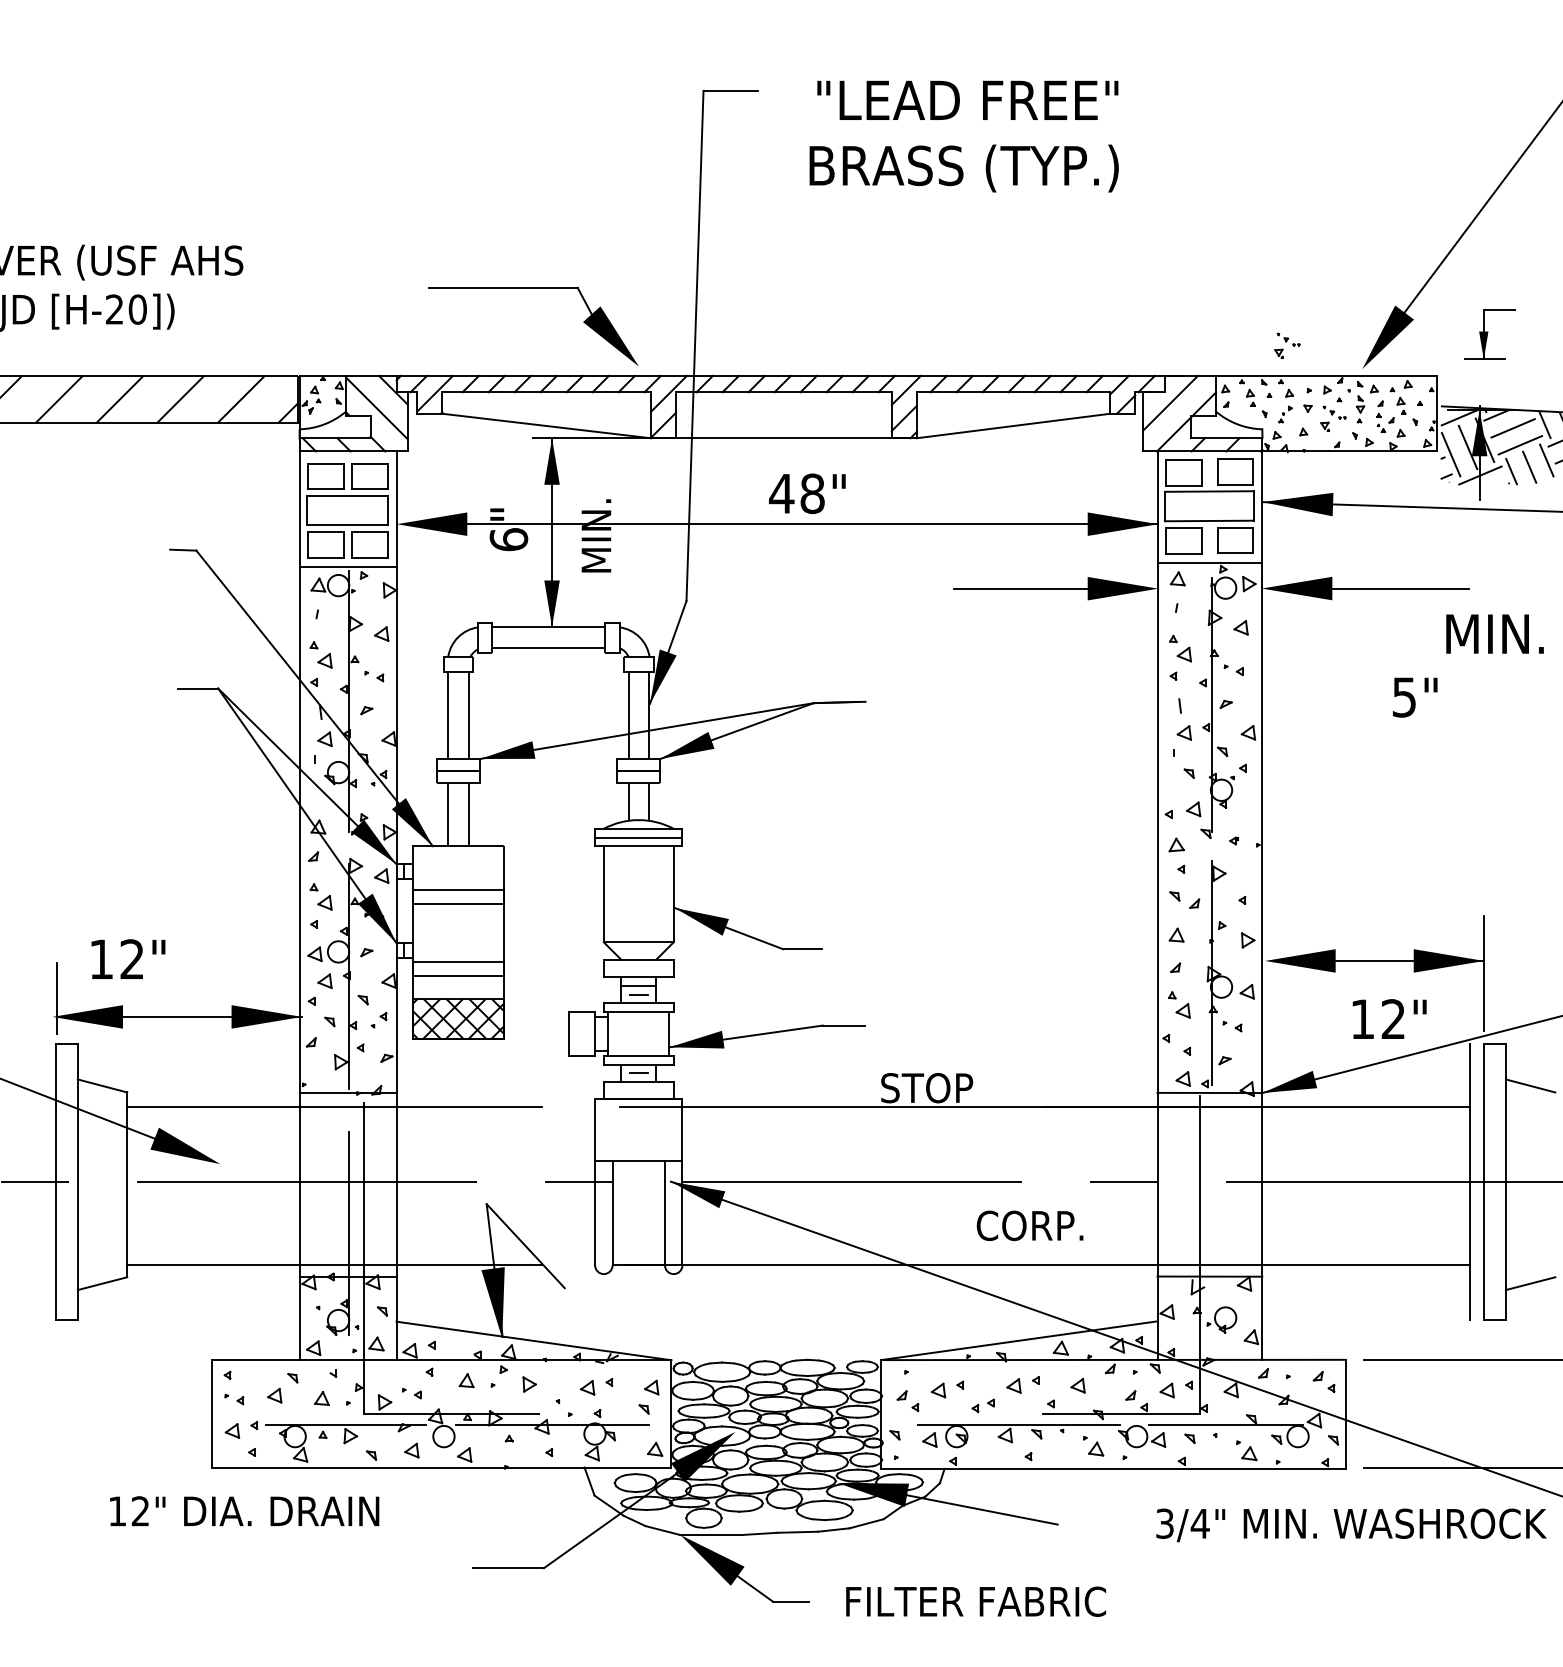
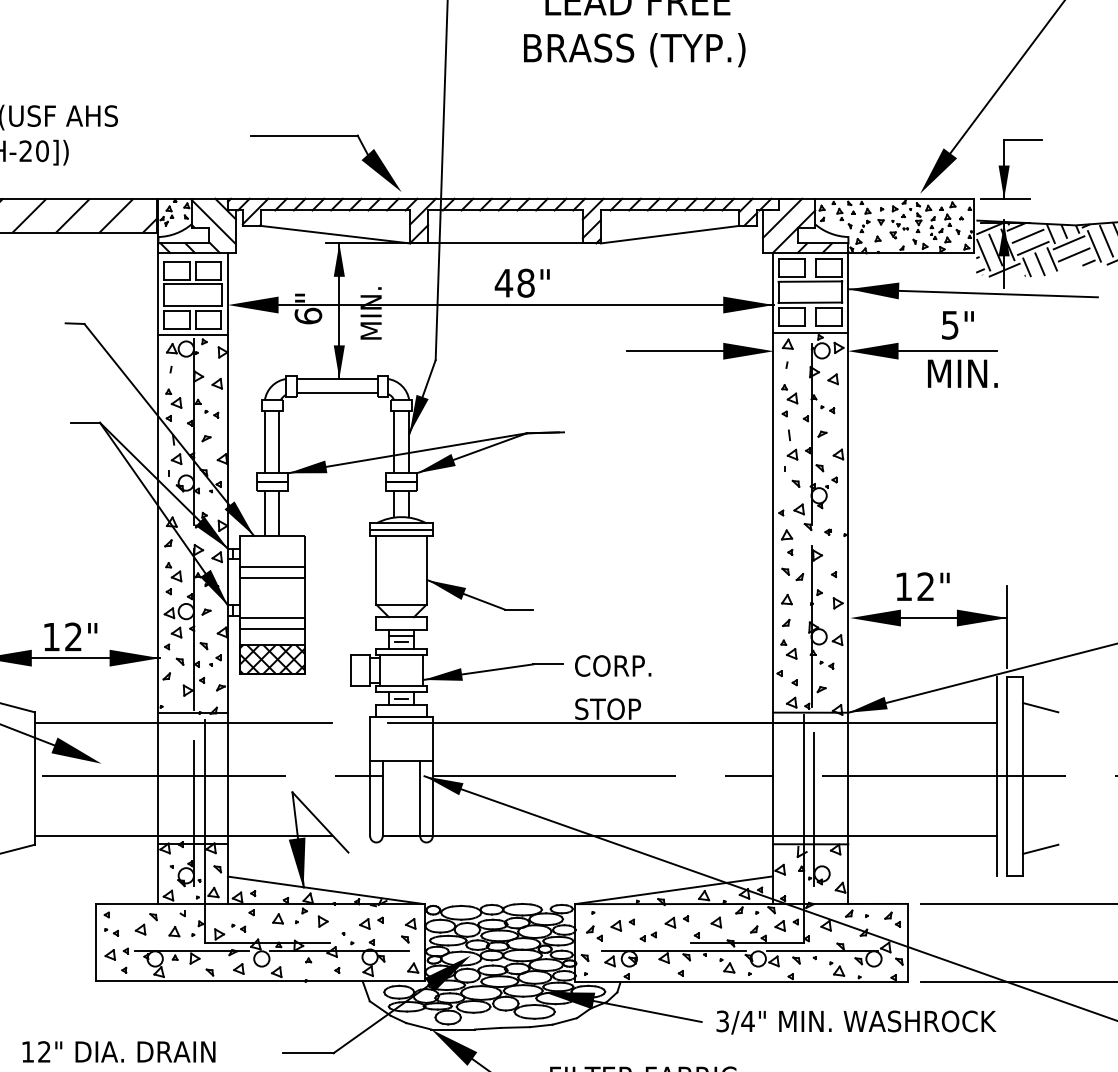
part: (1489, 334) -> (1011, 169), size x1.67
part: (1287, 345) -> (866, 176), removed
text: (1494, 633) -> (962, 373), moved
text: (1415, 697) -> (958, 325), moved
text: (128, 958) -> (70, 636), moved
text: (1389, 1018) -> (923, 586), moved
text: (1029, 1225) -> (612, 665), moved
line: (1214, 1227) -> (814, 809), added
text: (244, 1510) -> (118, 1051), moved
text: (1351, 1525) -> (856, 1022), moved

